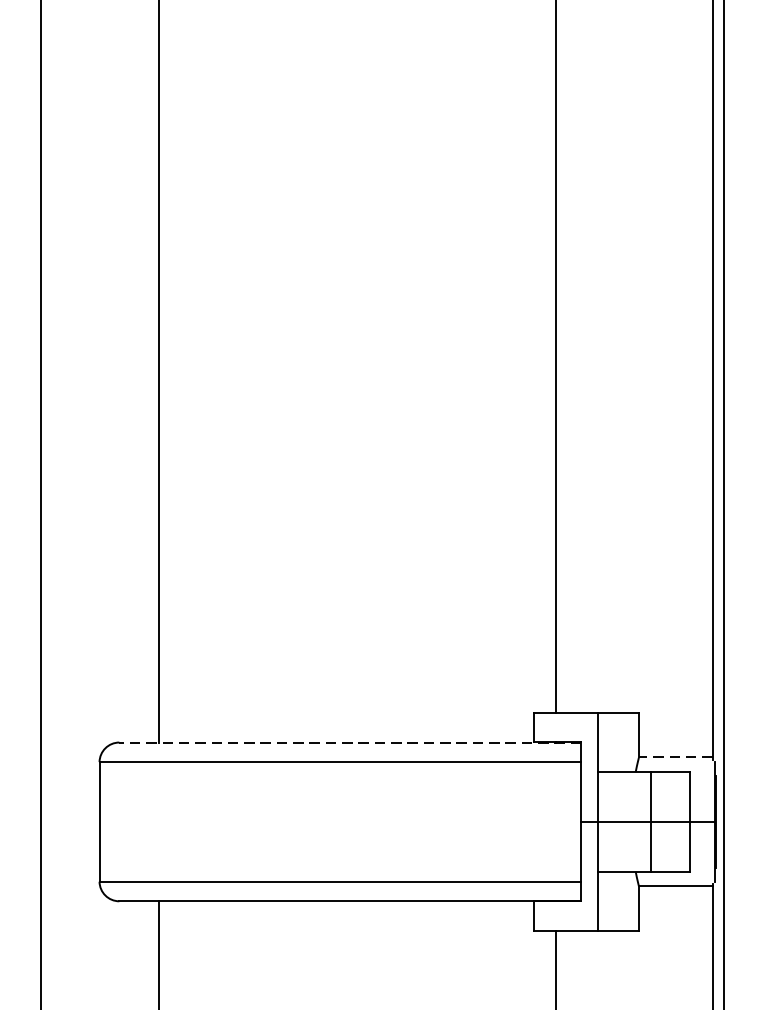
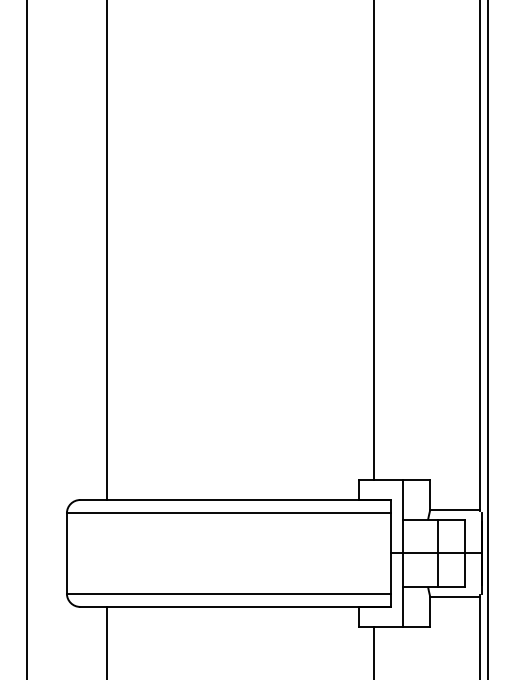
line: (349, 743) -> (235, 500), dashed -> solid
line: (676, 758) -> (455, 510), dashed -> solid

